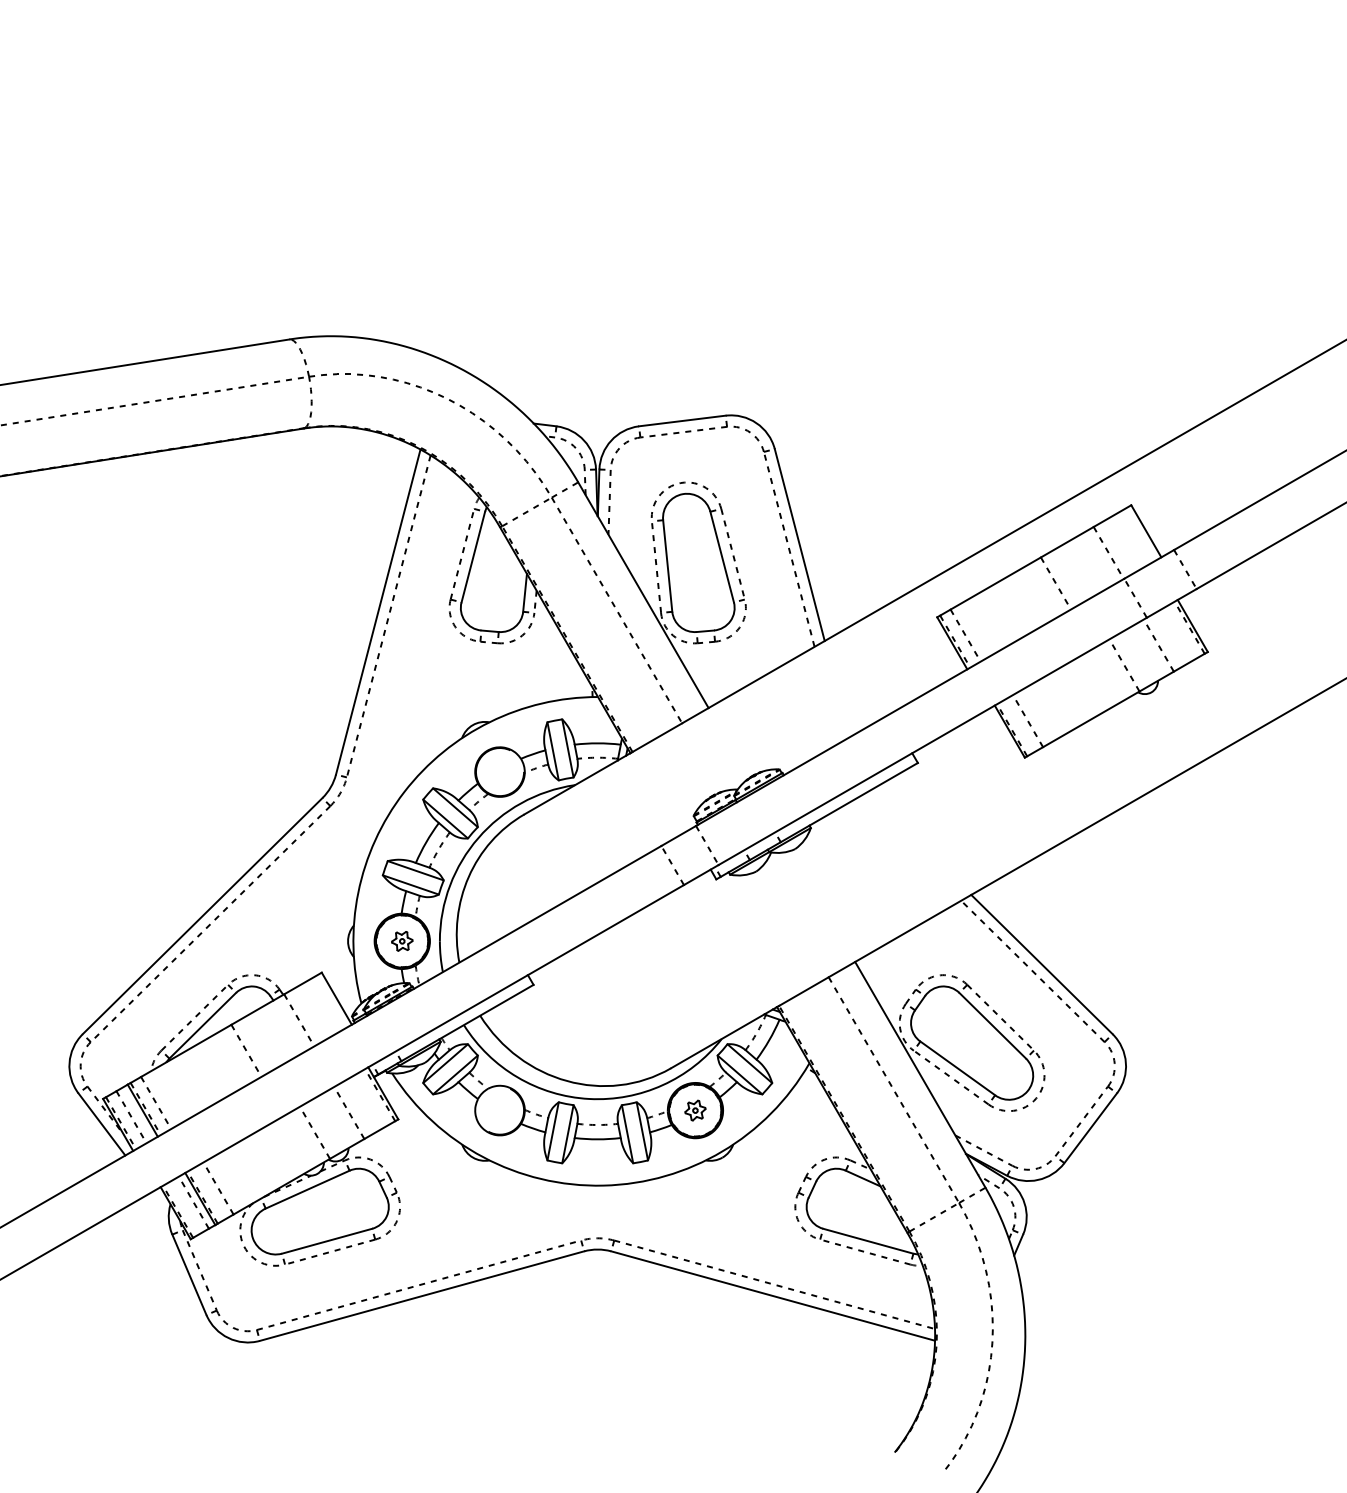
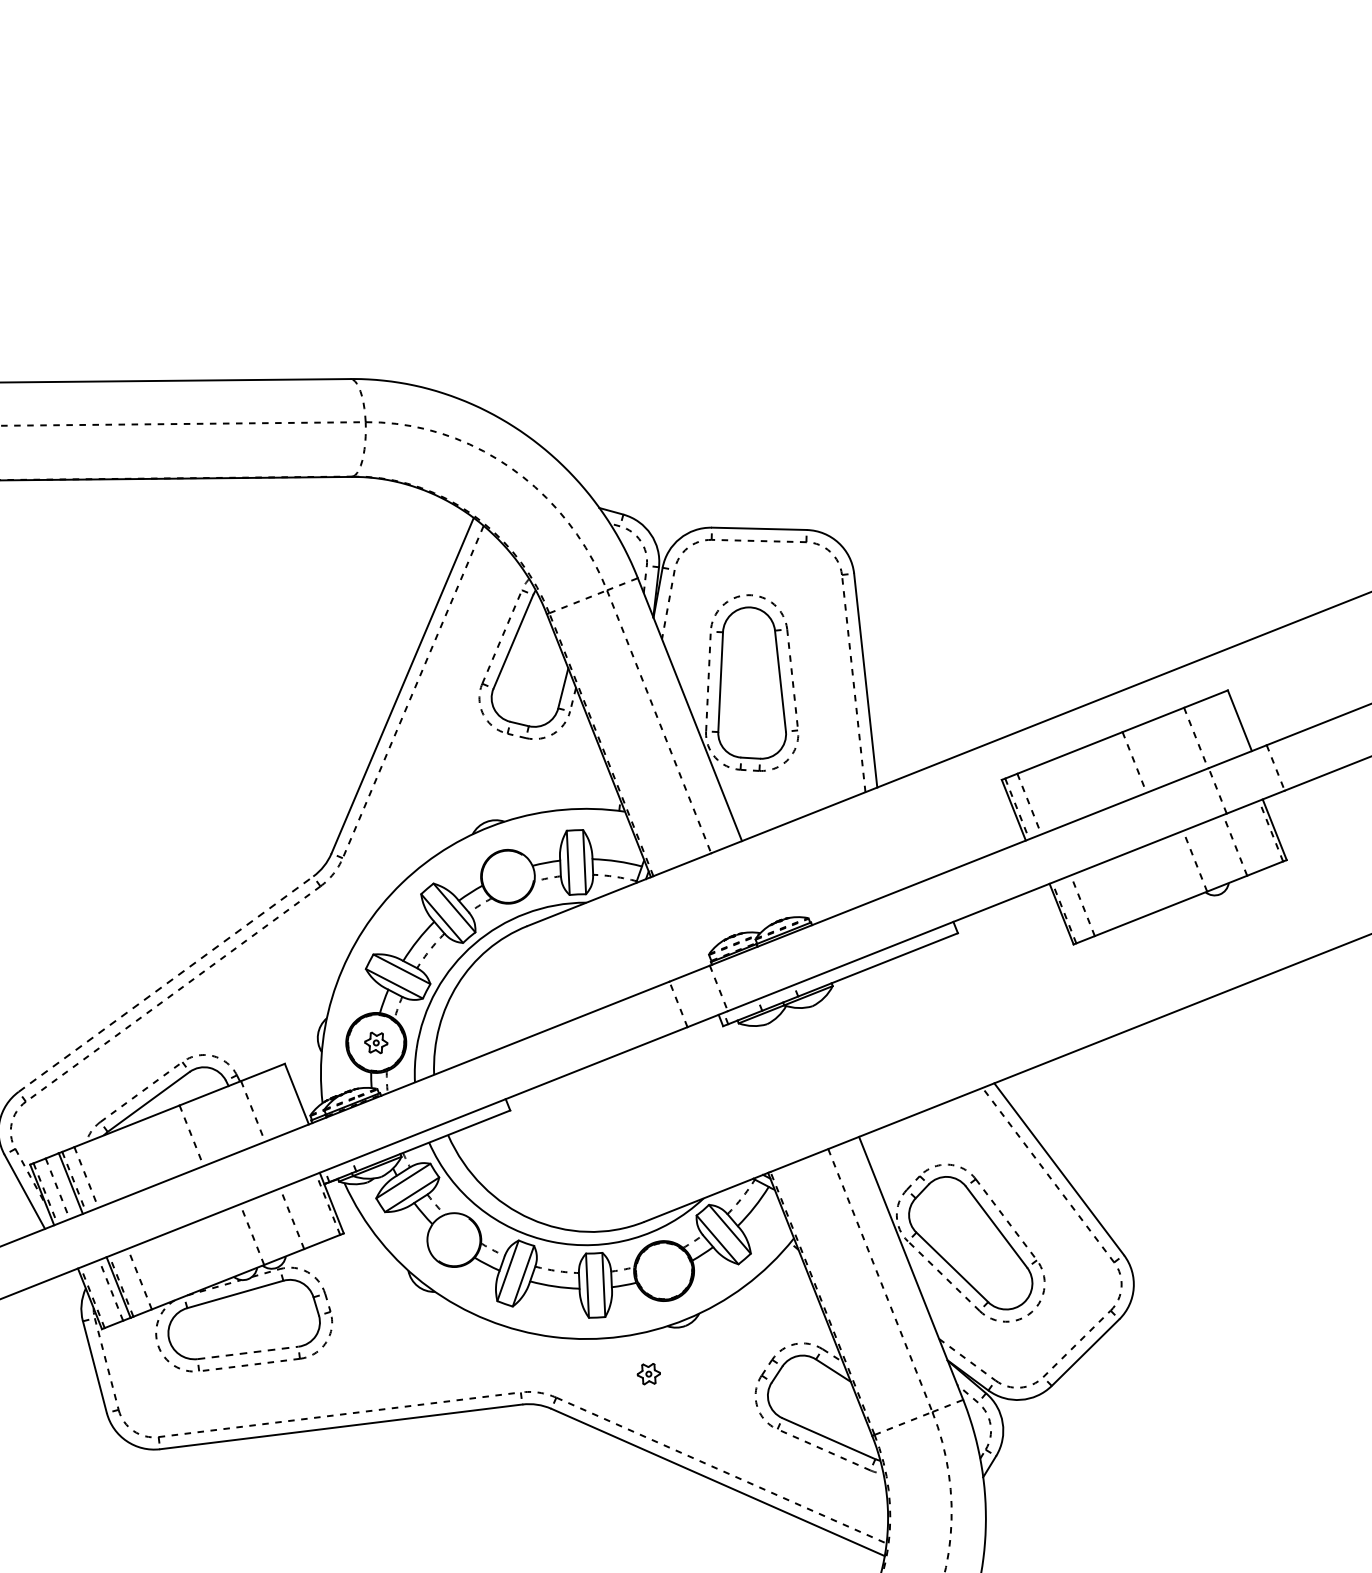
line: (203, 915) -> (166, 983), solid -> dashed
part: (695, 1110) -> (648, 1374), moved
line: (327, 1241) -> (248, 1353), solid -> dashed

